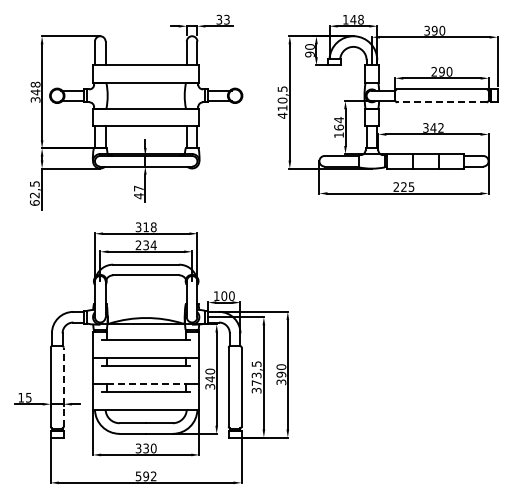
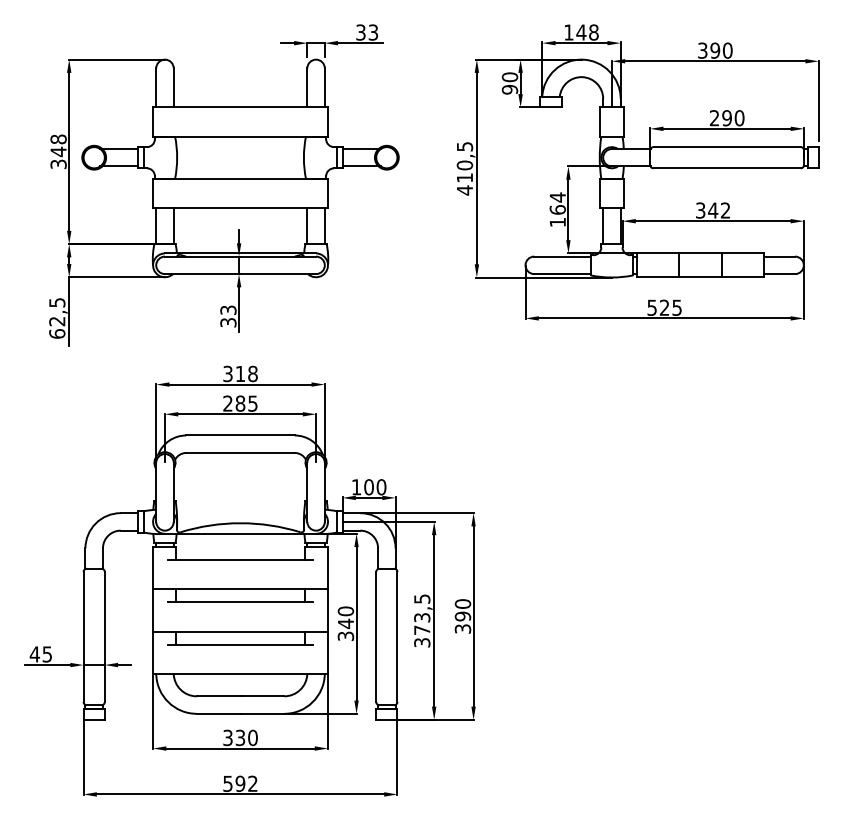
line: (441, 102) -> (726, 168), dashed -> solid
text: (396, 186) -> (652, 306), 225 -> 525
text: (138, 192) -> (227, 316), 47 -> 33
text: (149, 245) -> (245, 403), 234 -> 285
line: (146, 383) -> (241, 630), dashed -> solid
line: (63, 387) -> (104, 637), dashed -> solid
text: (21, 397) -> (35, 654), 15 -> 45

